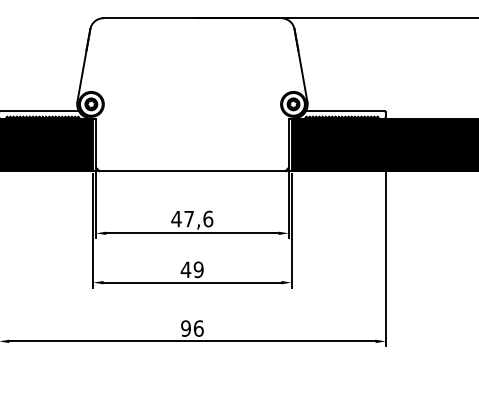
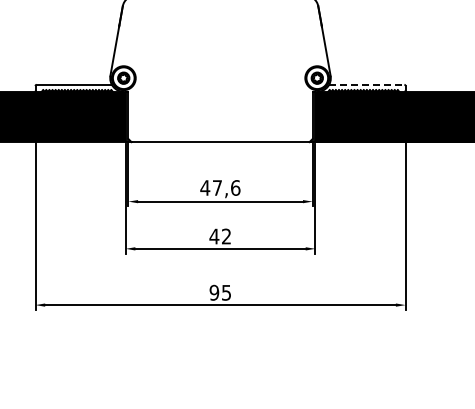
line: (344, 110) -> (366, 84), solid -> dashed
text: (198, 269) -> (226, 236), 49 -> 42
text: (198, 328) -> (226, 292), 96 -> 95

